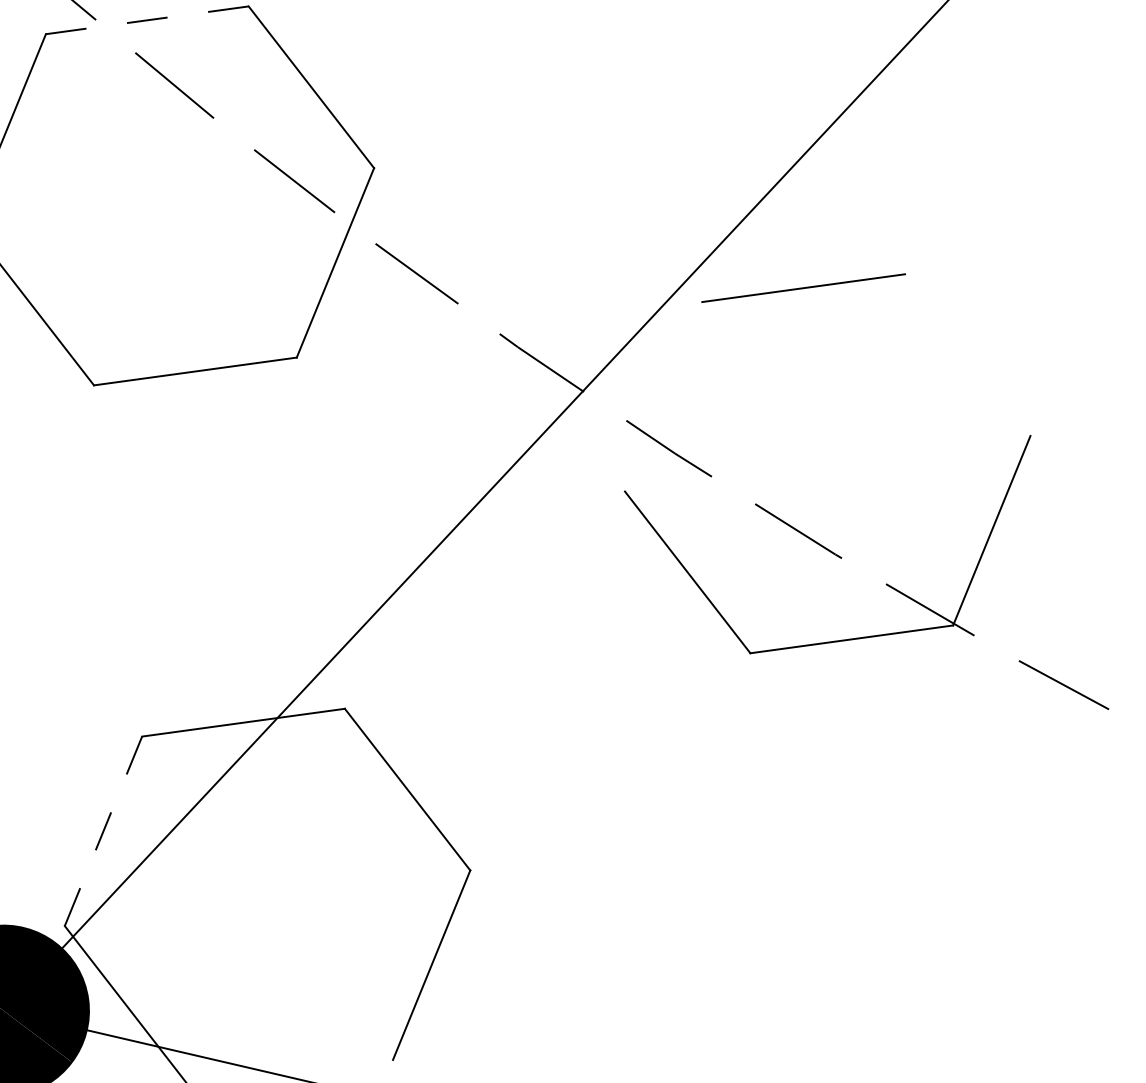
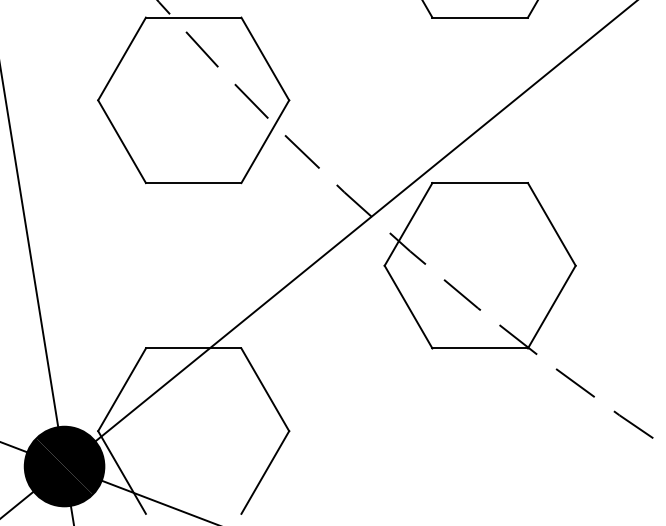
line: (146, 20) -> (193, 17), dashed -> solid
line: (967, 355) -> (551, 224), added
line: (663, 397) -> (408, 224), added
line: (104, 830) -> (122, 389), dashed -> solid

